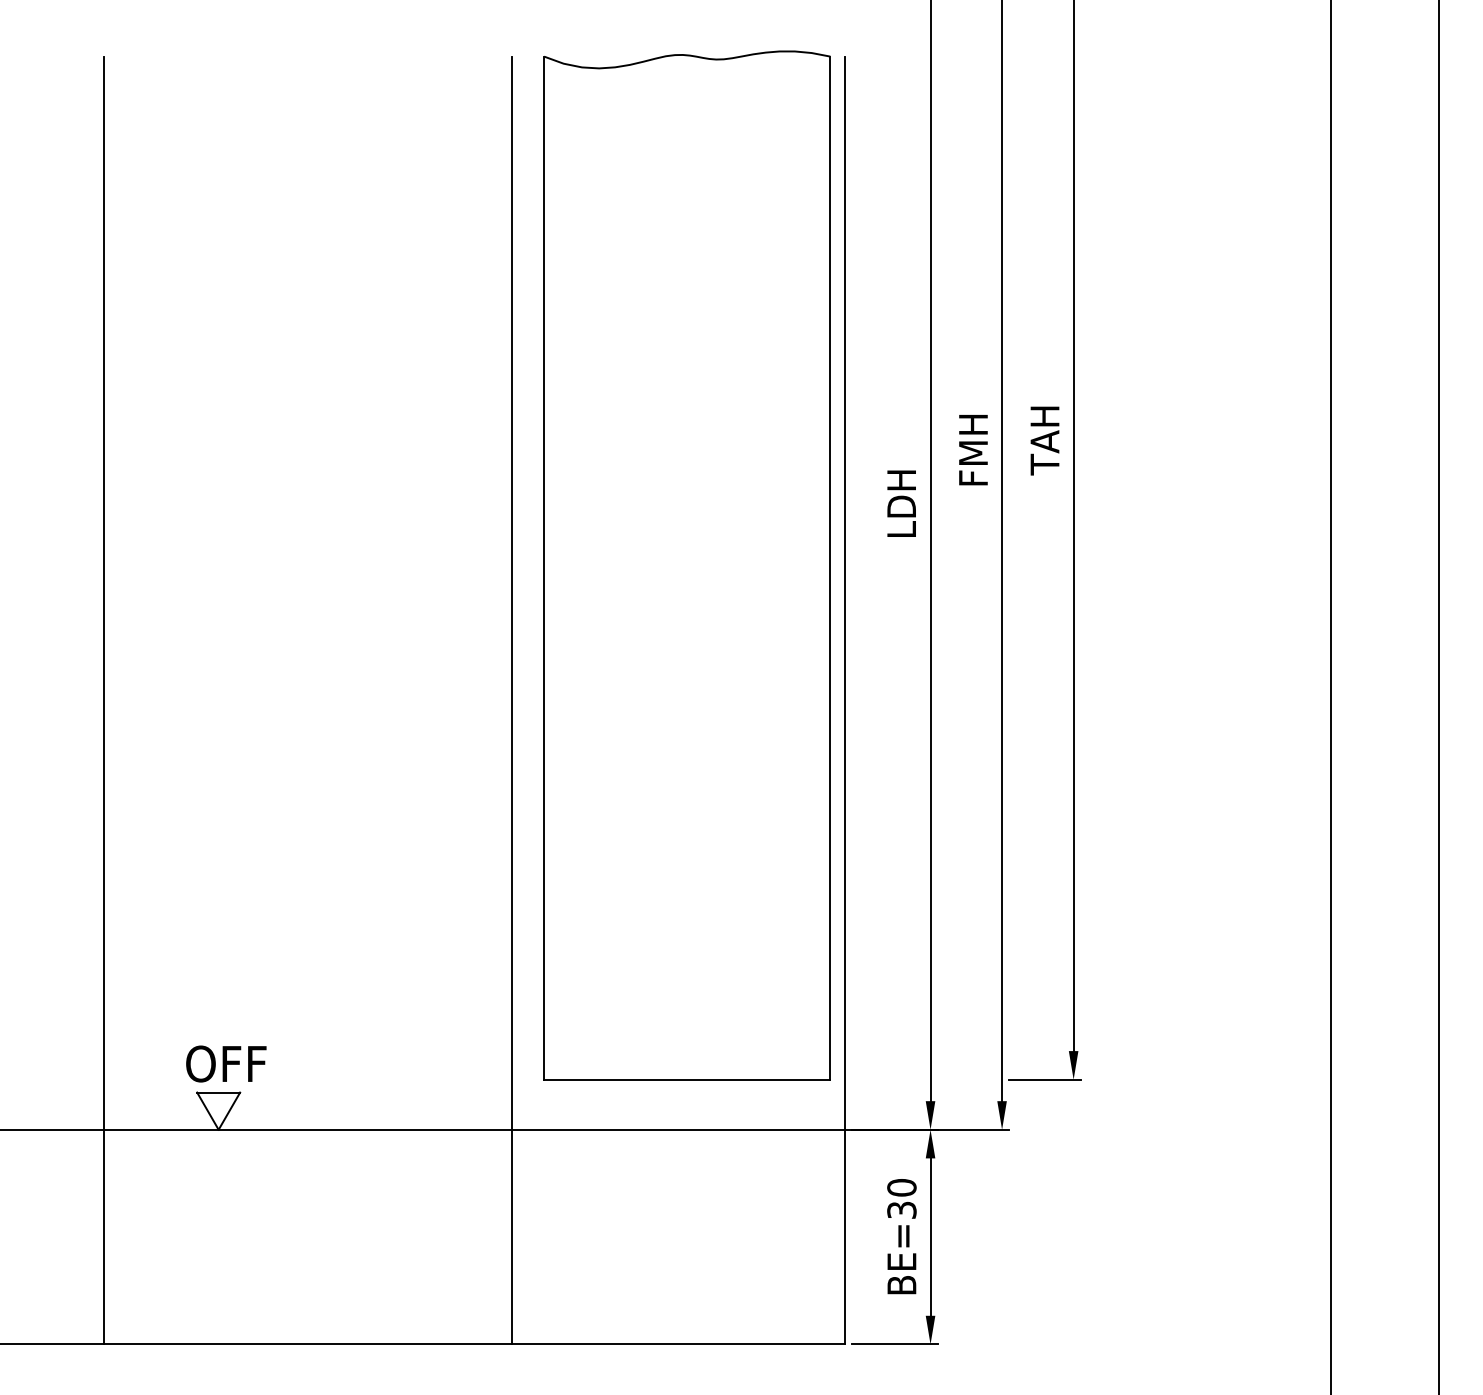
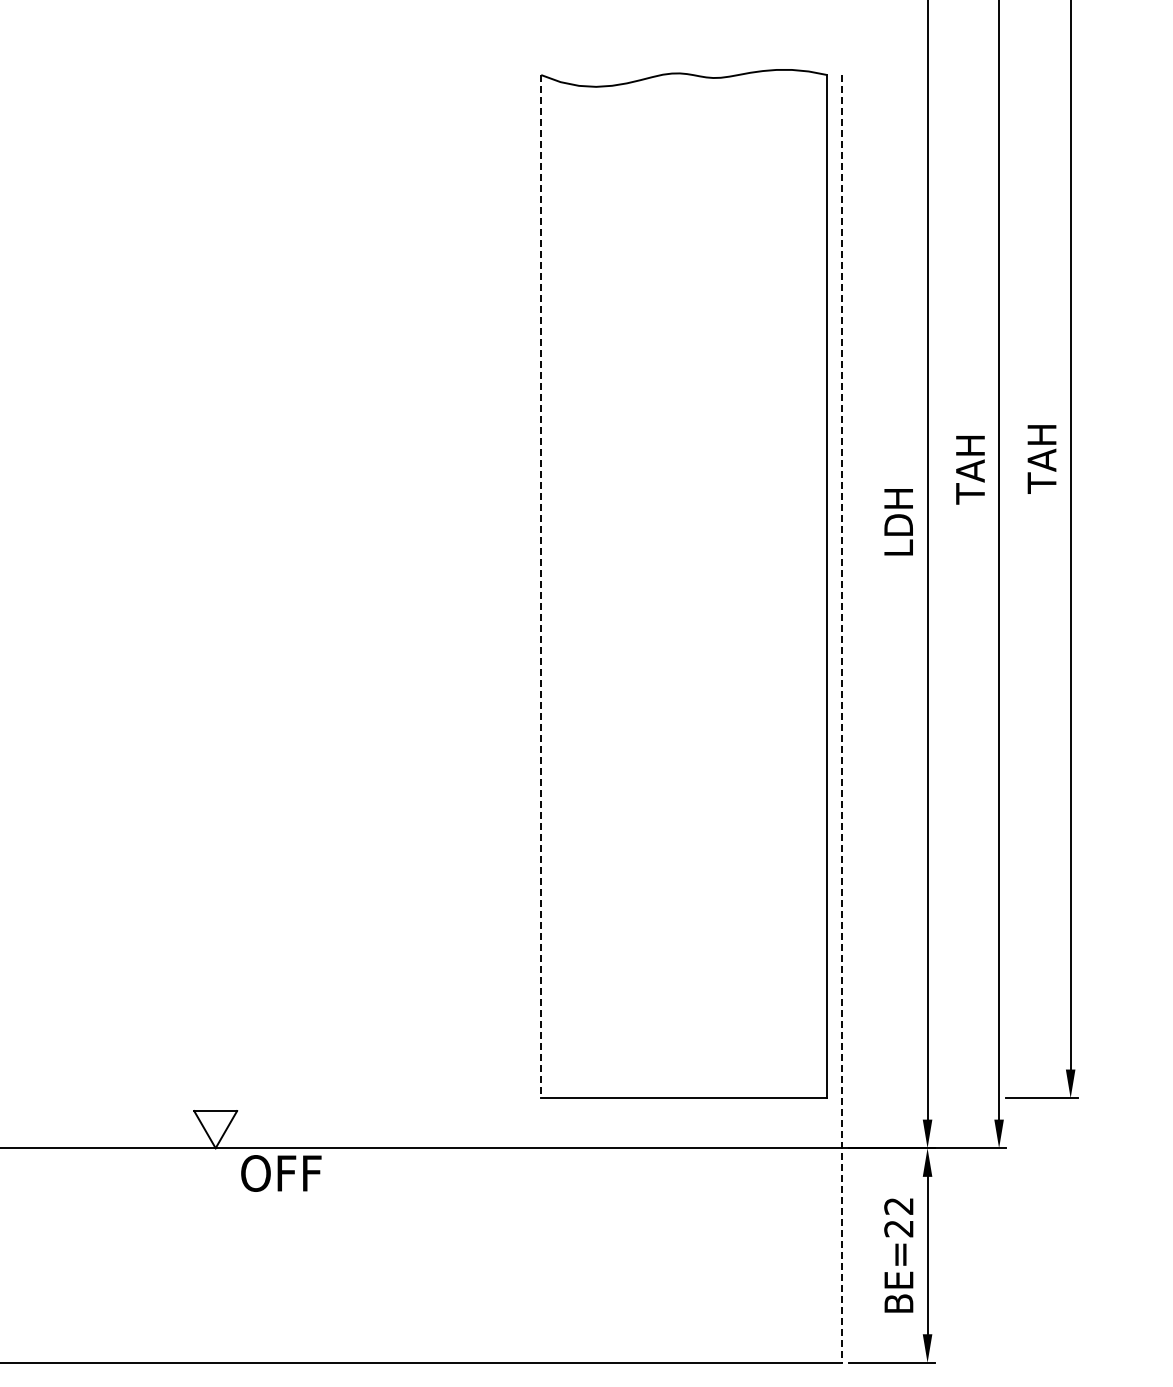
text: (973, 450) -> (970, 468), FMH -> TAH
line: (544, 568) -> (541, 586), solid -> dashed
line: (104, 700) -> (101, 718), removed
line: (512, 700) -> (509, 718), removed
line: (844, 700) -> (841, 718), solid -> dashed
text: (226, 1063) -> (281, 1172), moved
text: (901, 1198) -> (898, 1216), BE=30 -> BE=22

